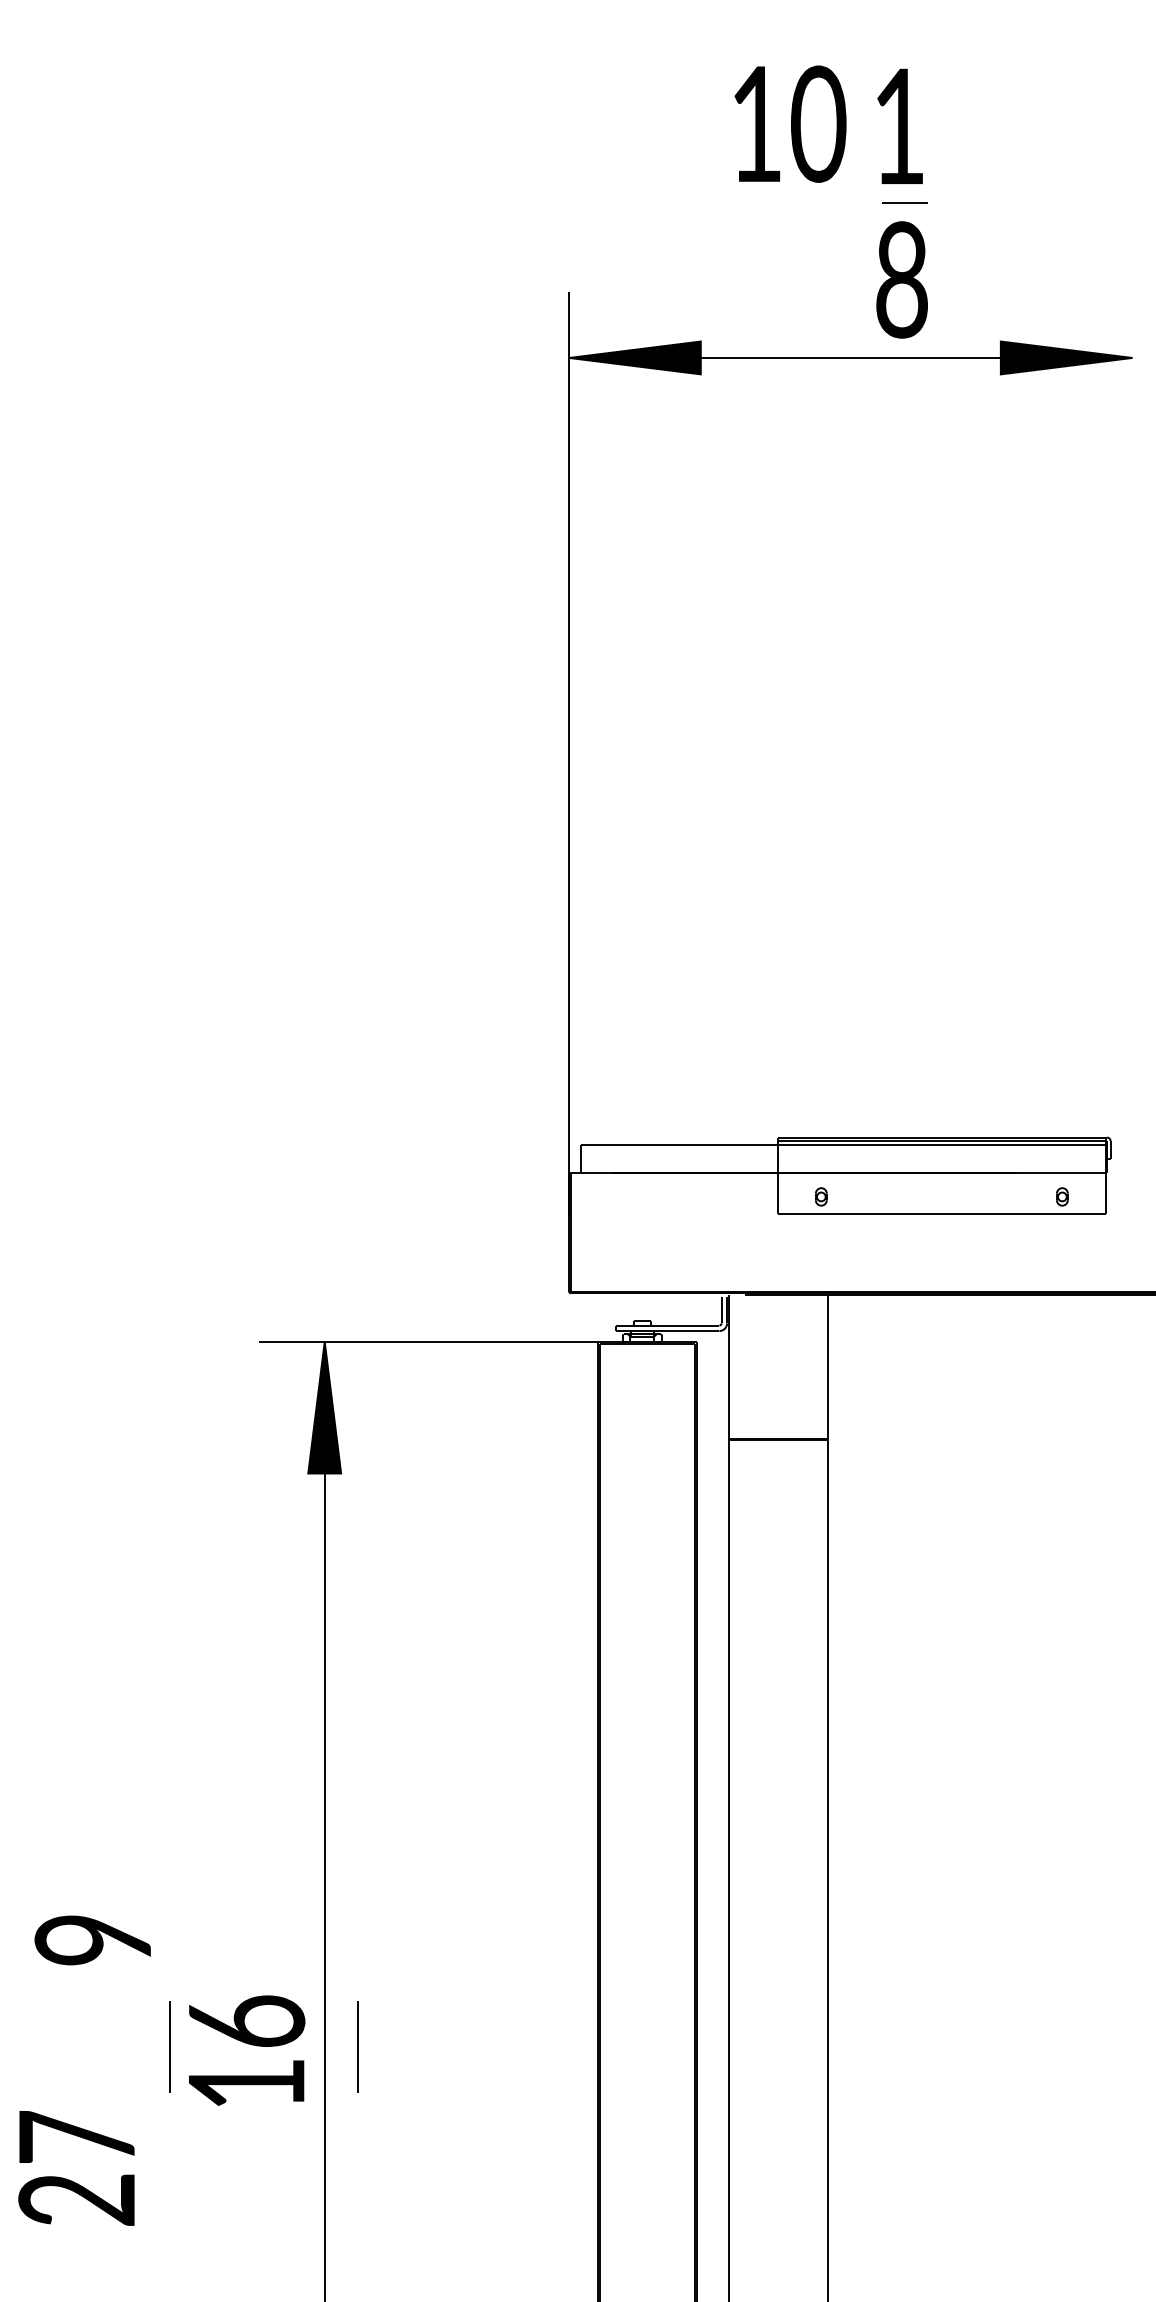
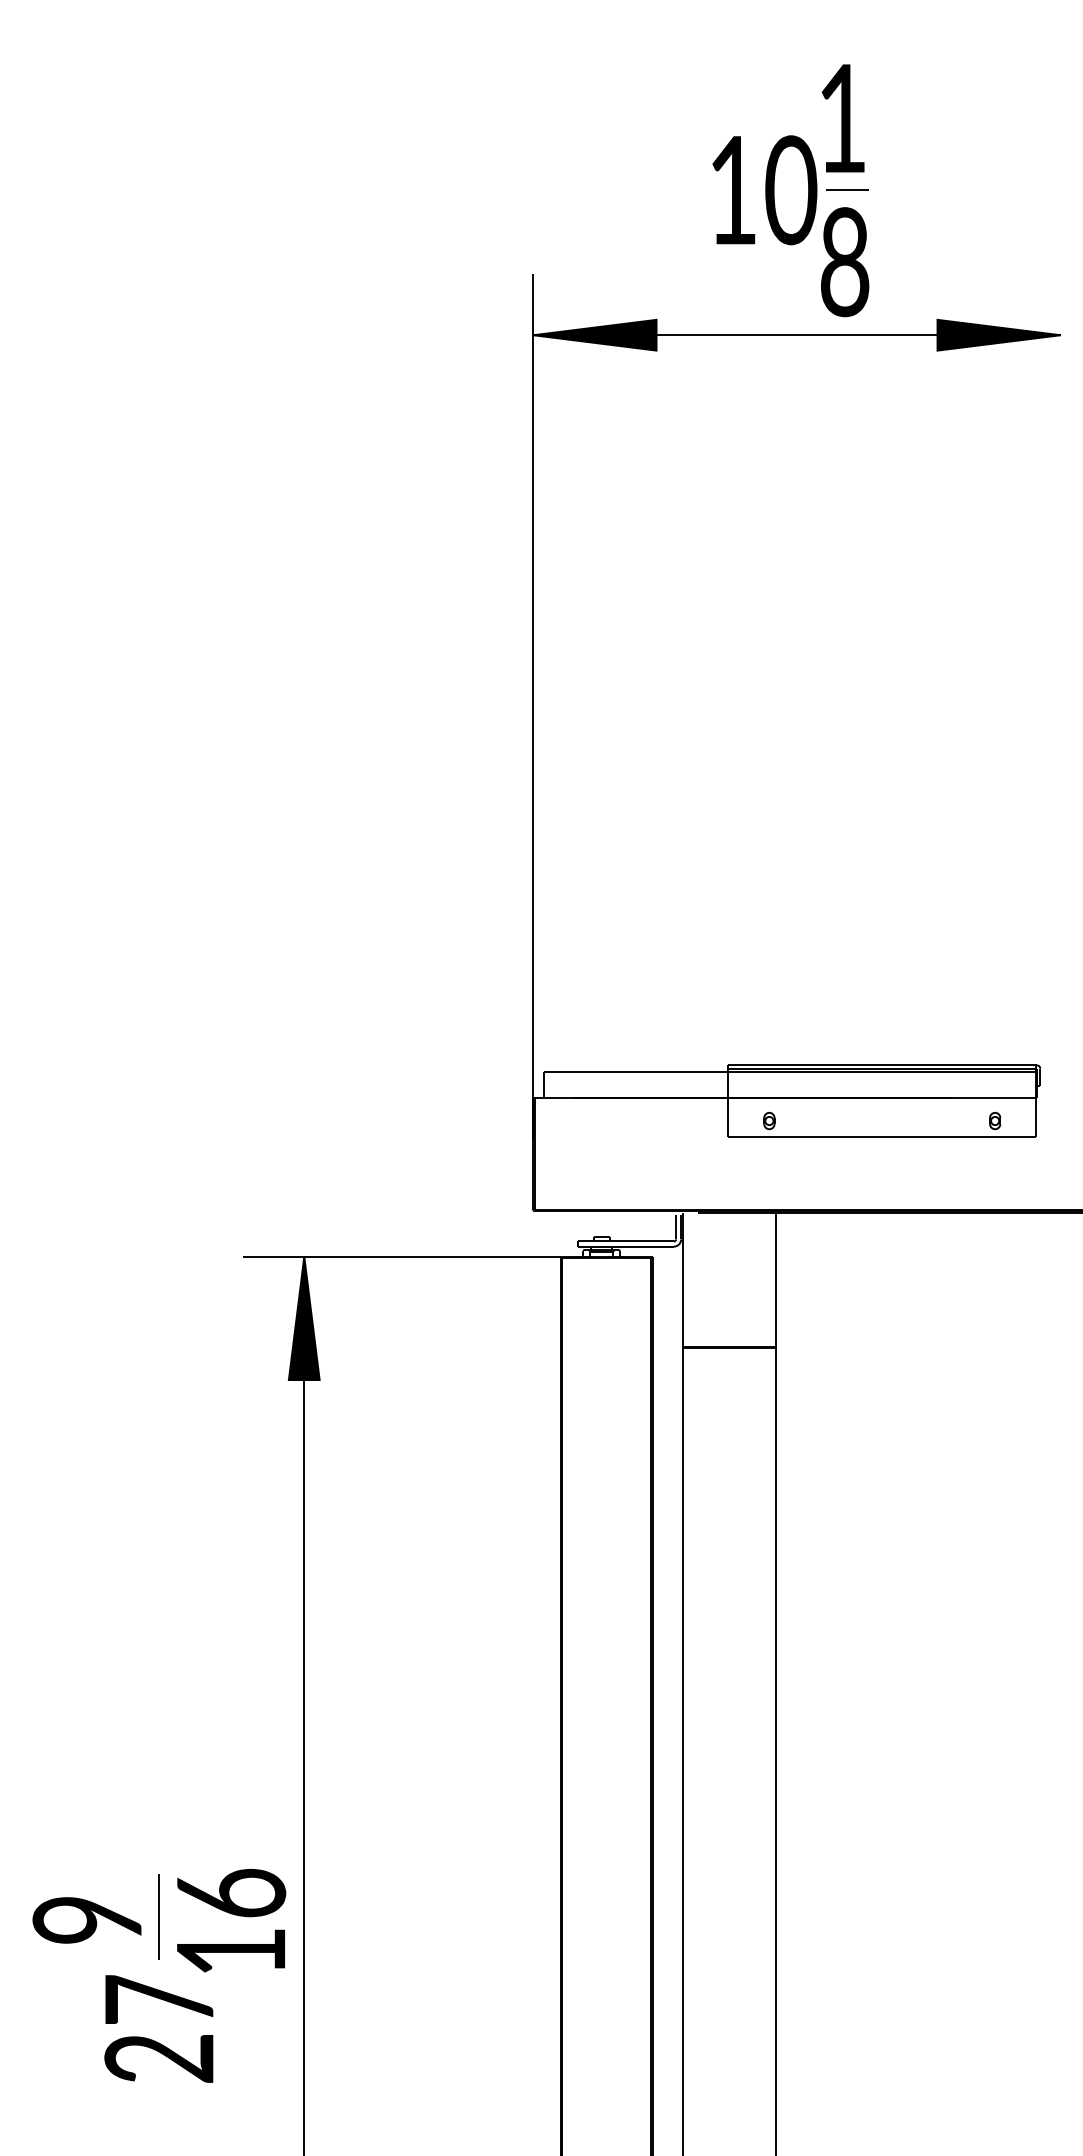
text: (790, 123) -> (764, 189), moved
text: (92, 1940) -> (86, 1920), moved
line: (357, 2046) -> (334, 1916), removed
text: (76, 2168) -> (158, 2029), moved

